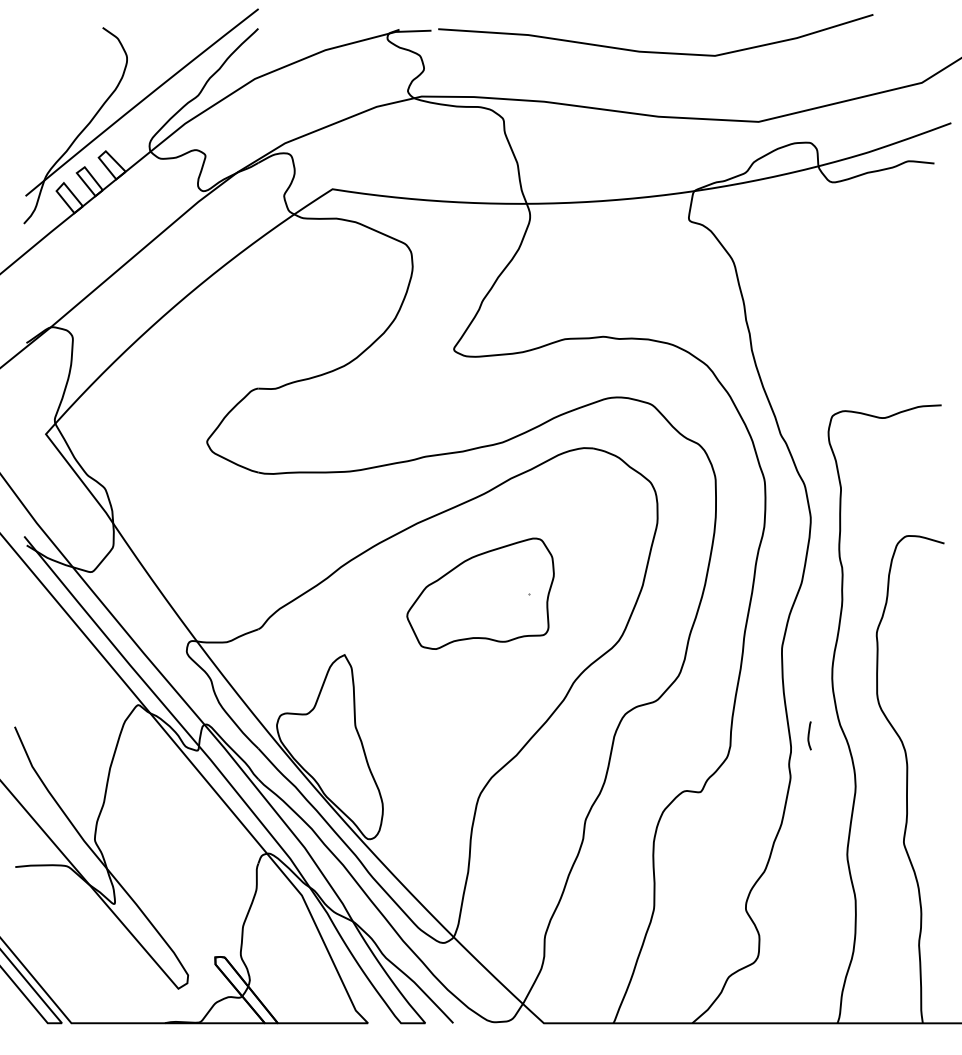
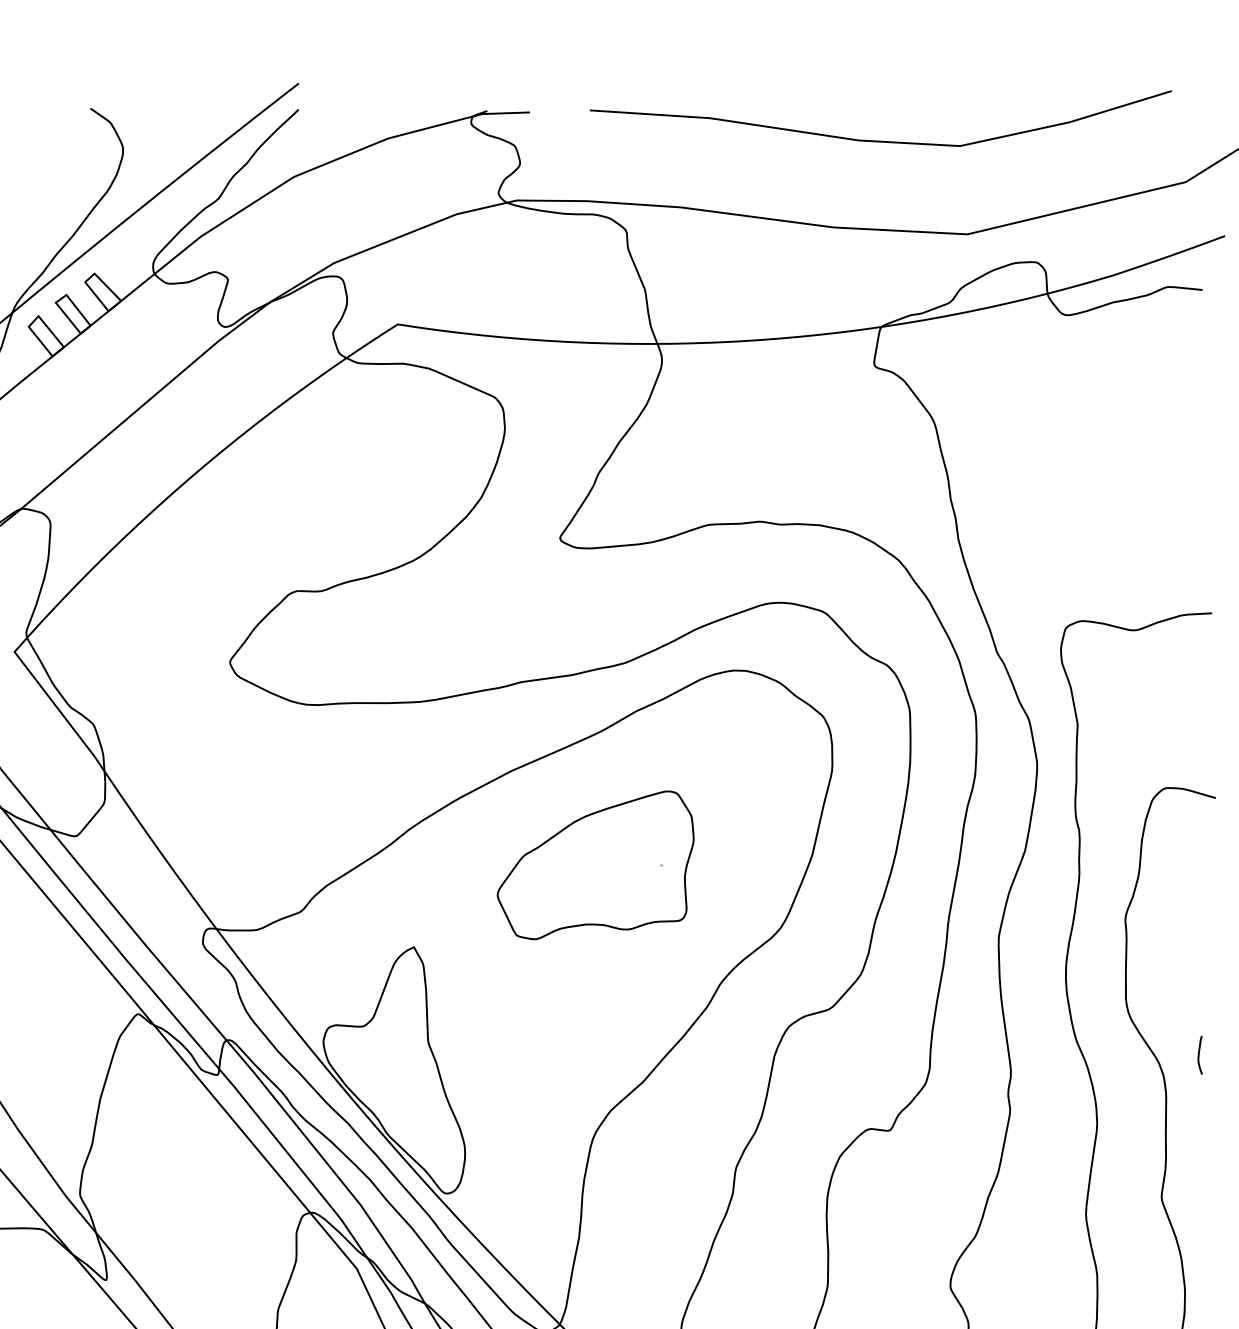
curve: (655, 51) -> (880, 140), moved
curve: (809, 735) -> (1199, 1054), moved

